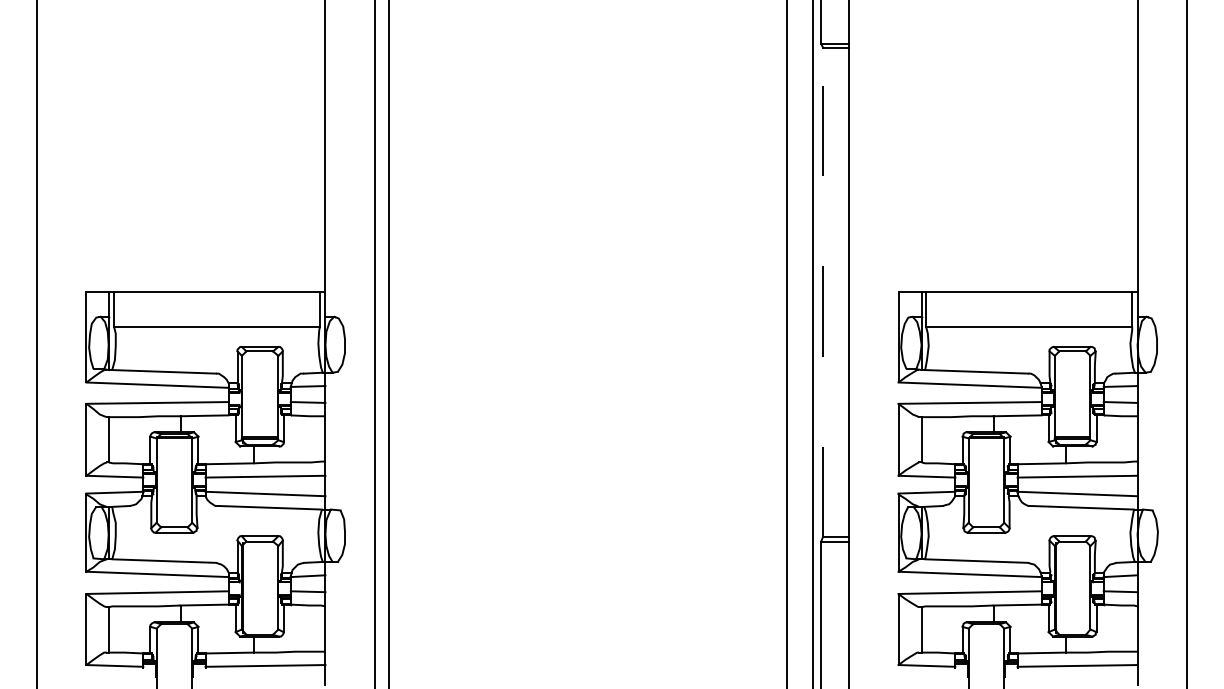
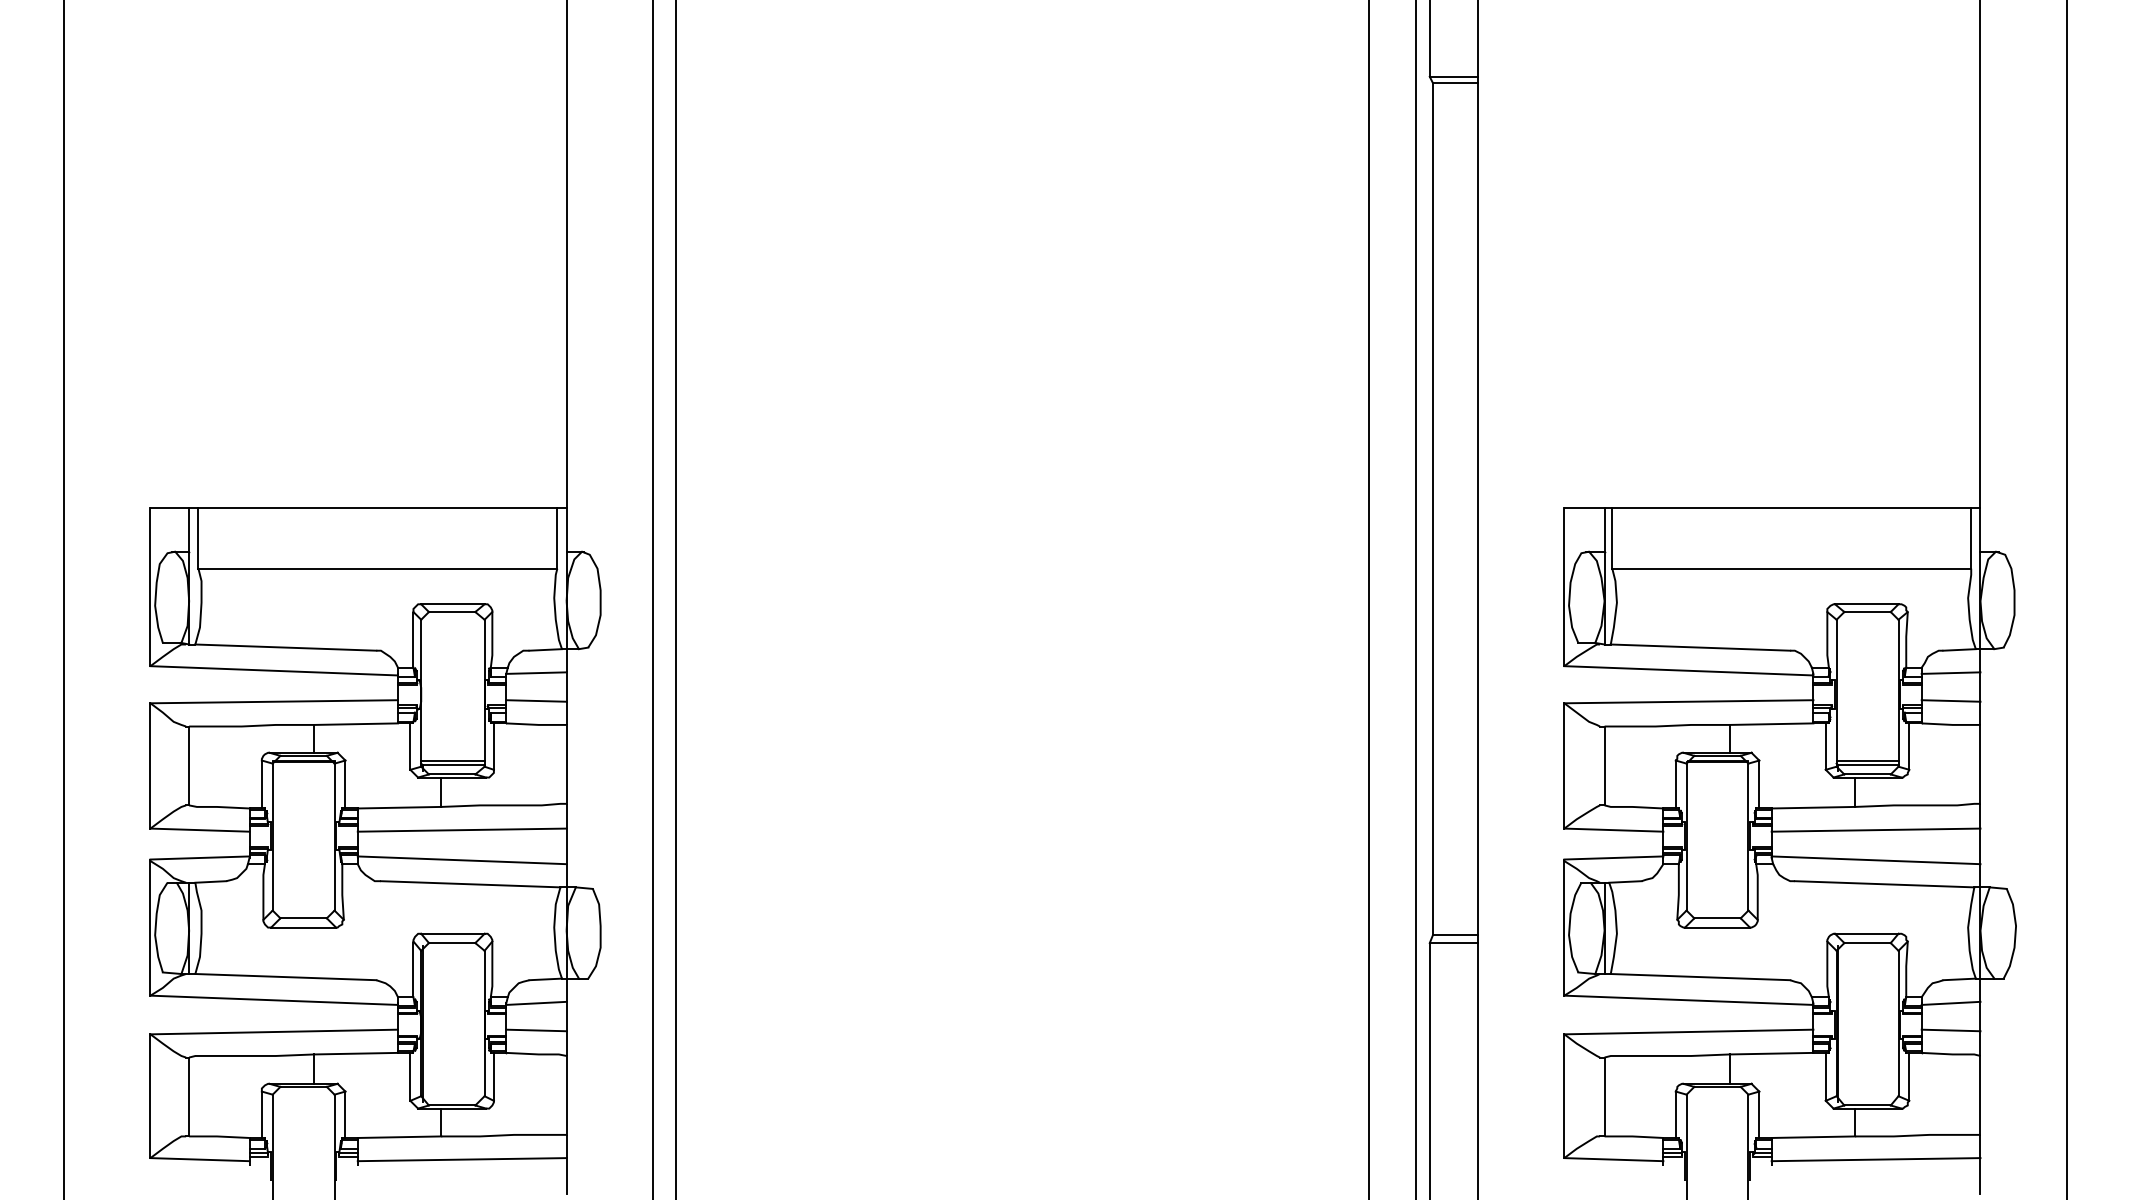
line: (823, 292) -> (1433, 509), dashed -> solid

